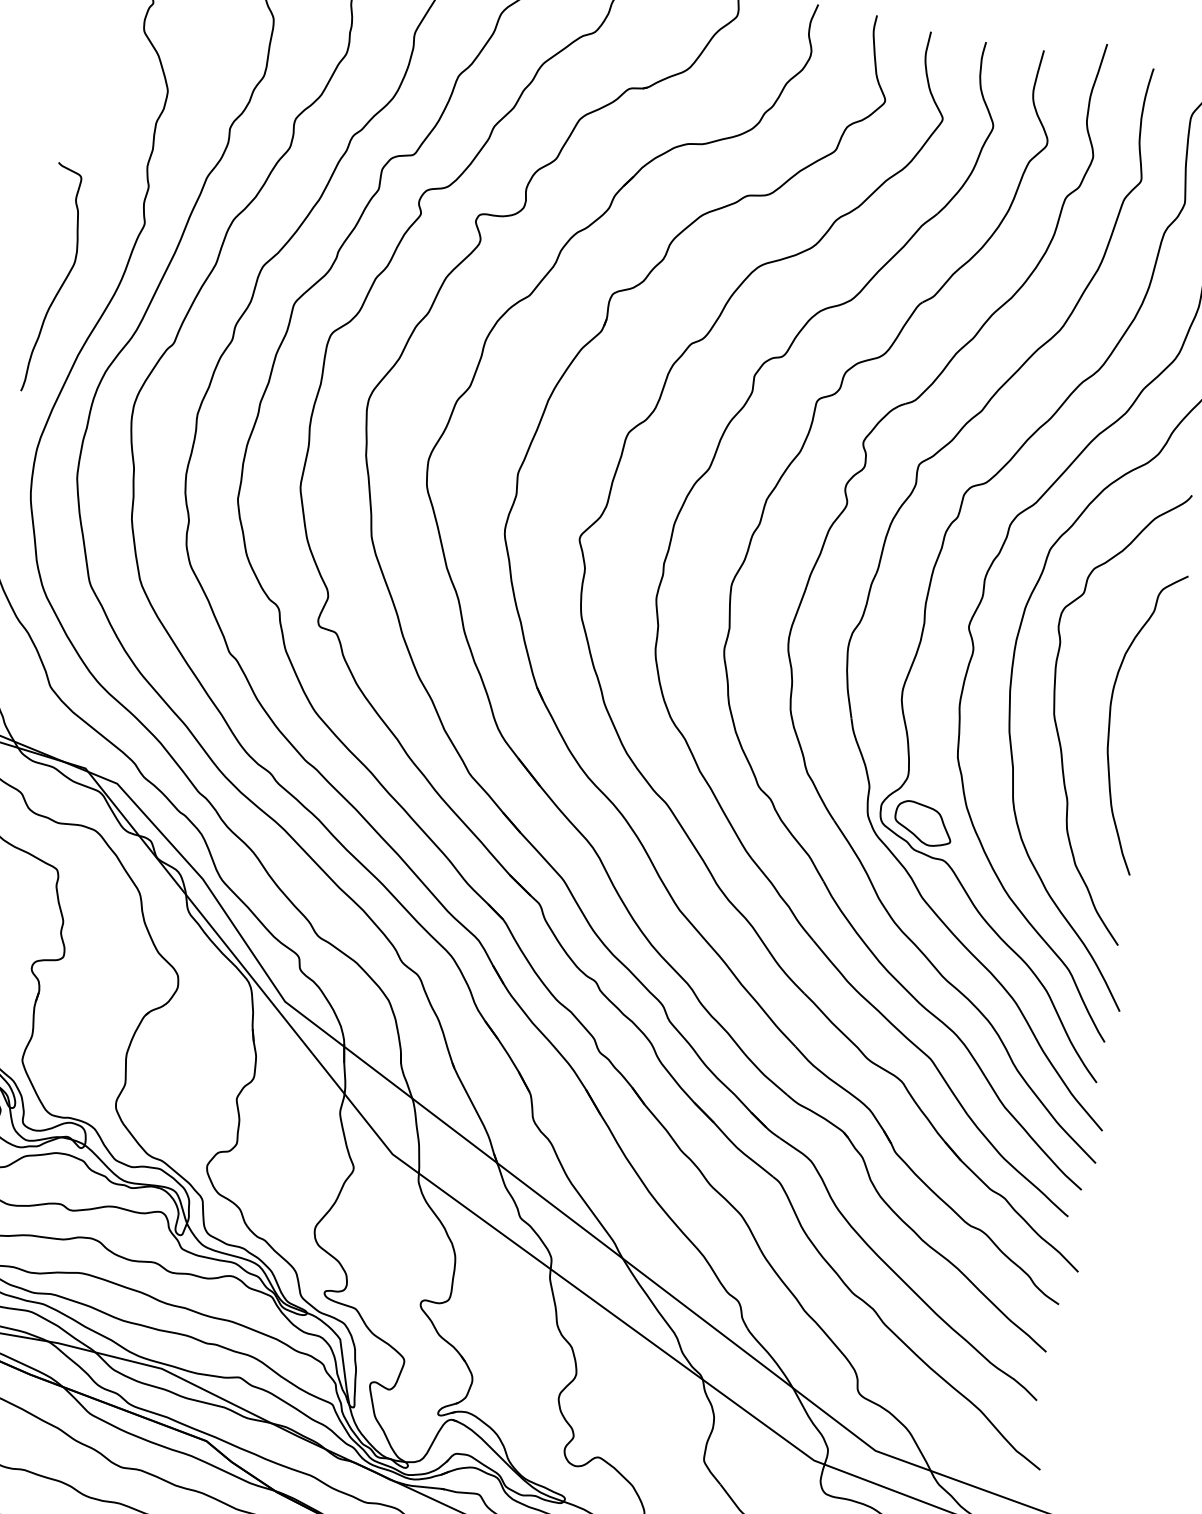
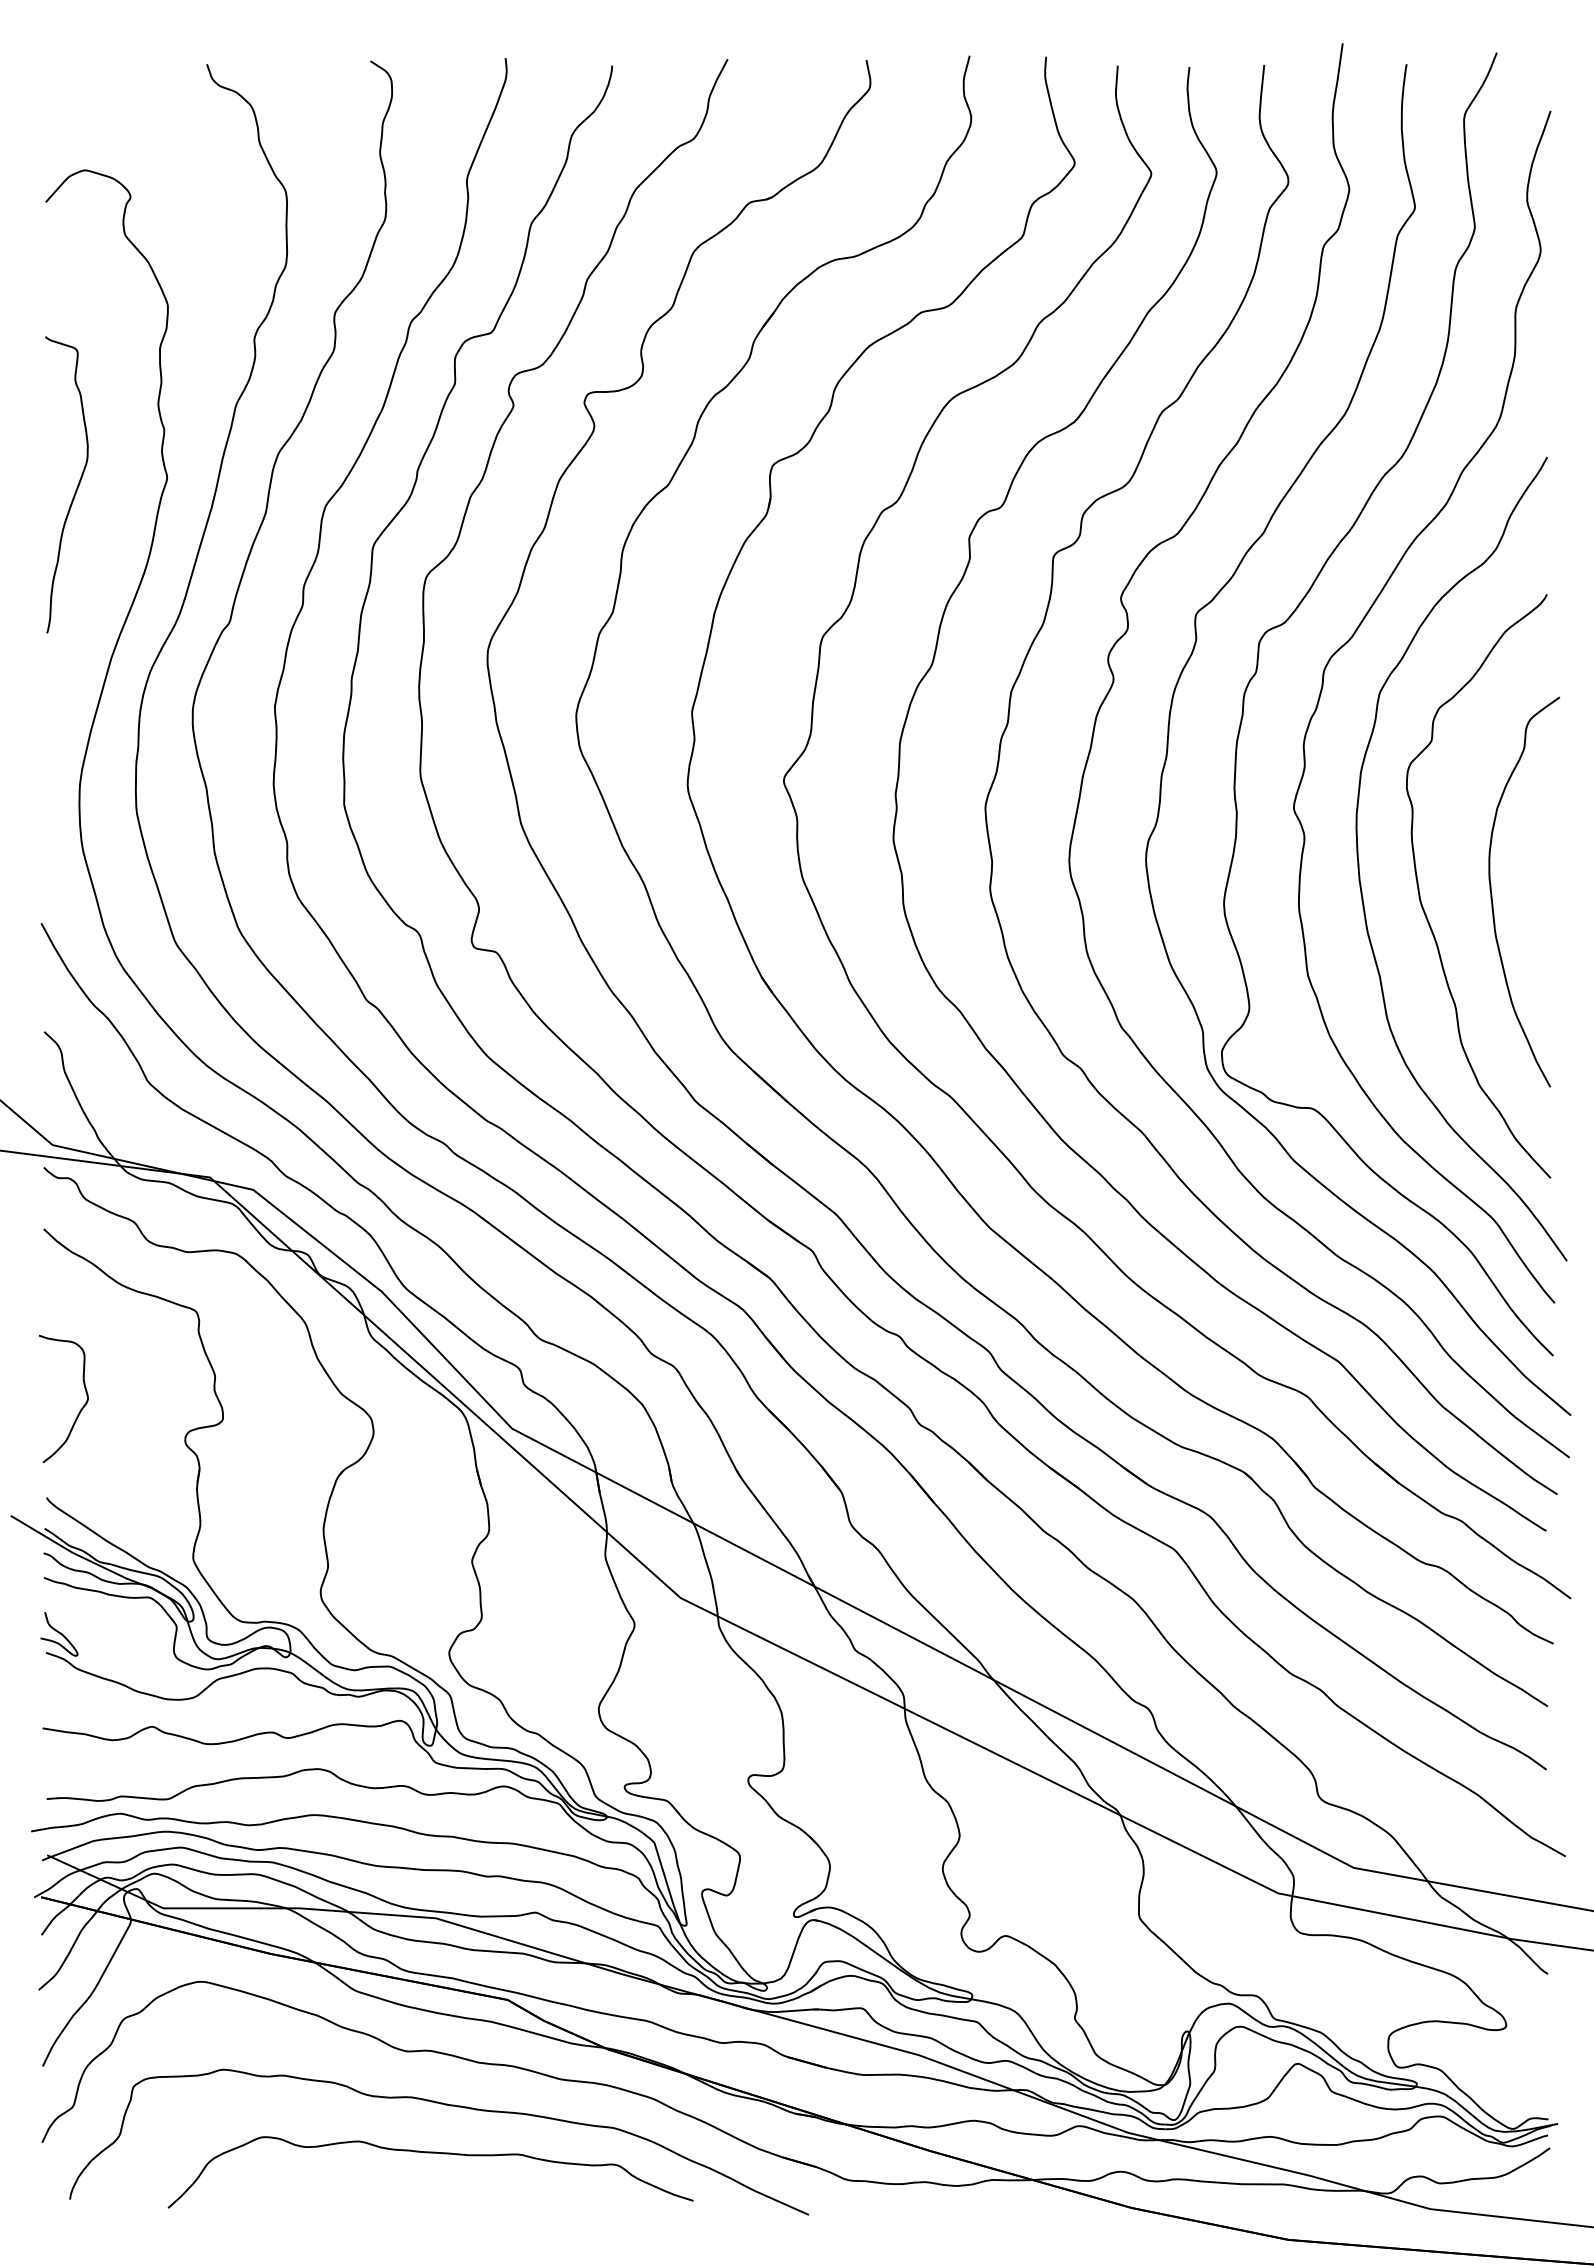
curve: (62, 282) -> (76, 487), moved
part: (923, 823) -> (1278, 1066), removed

